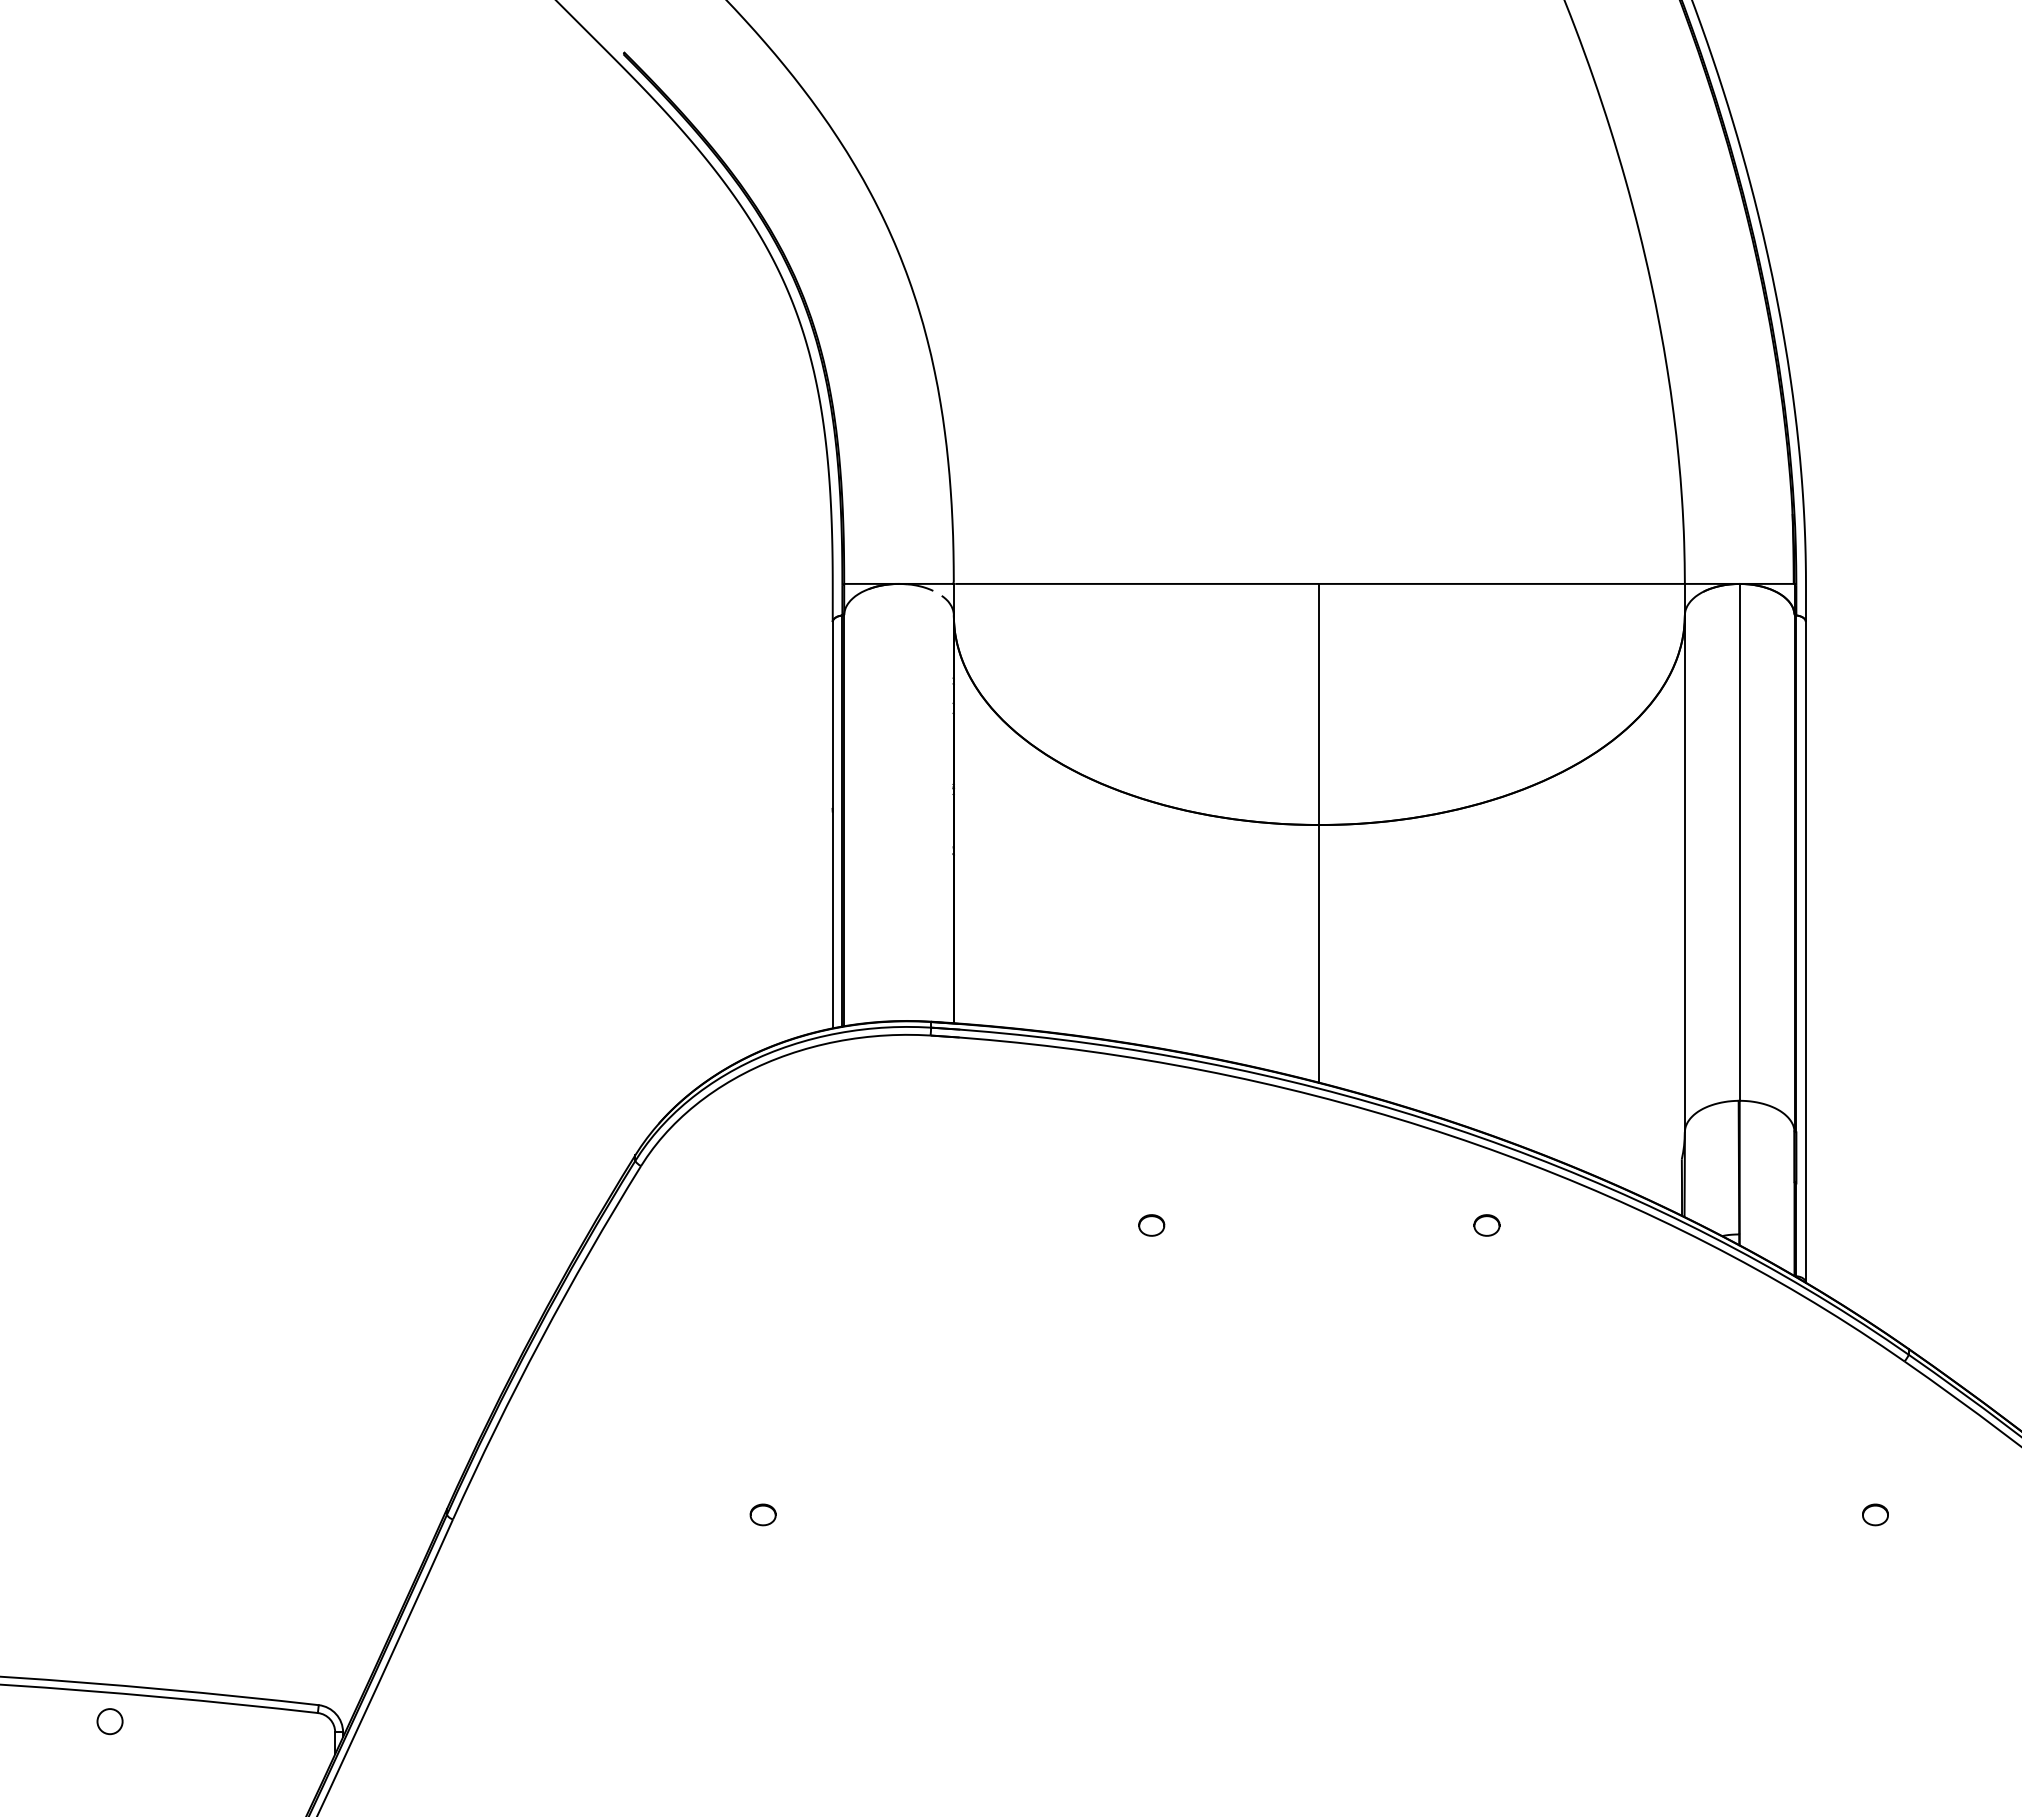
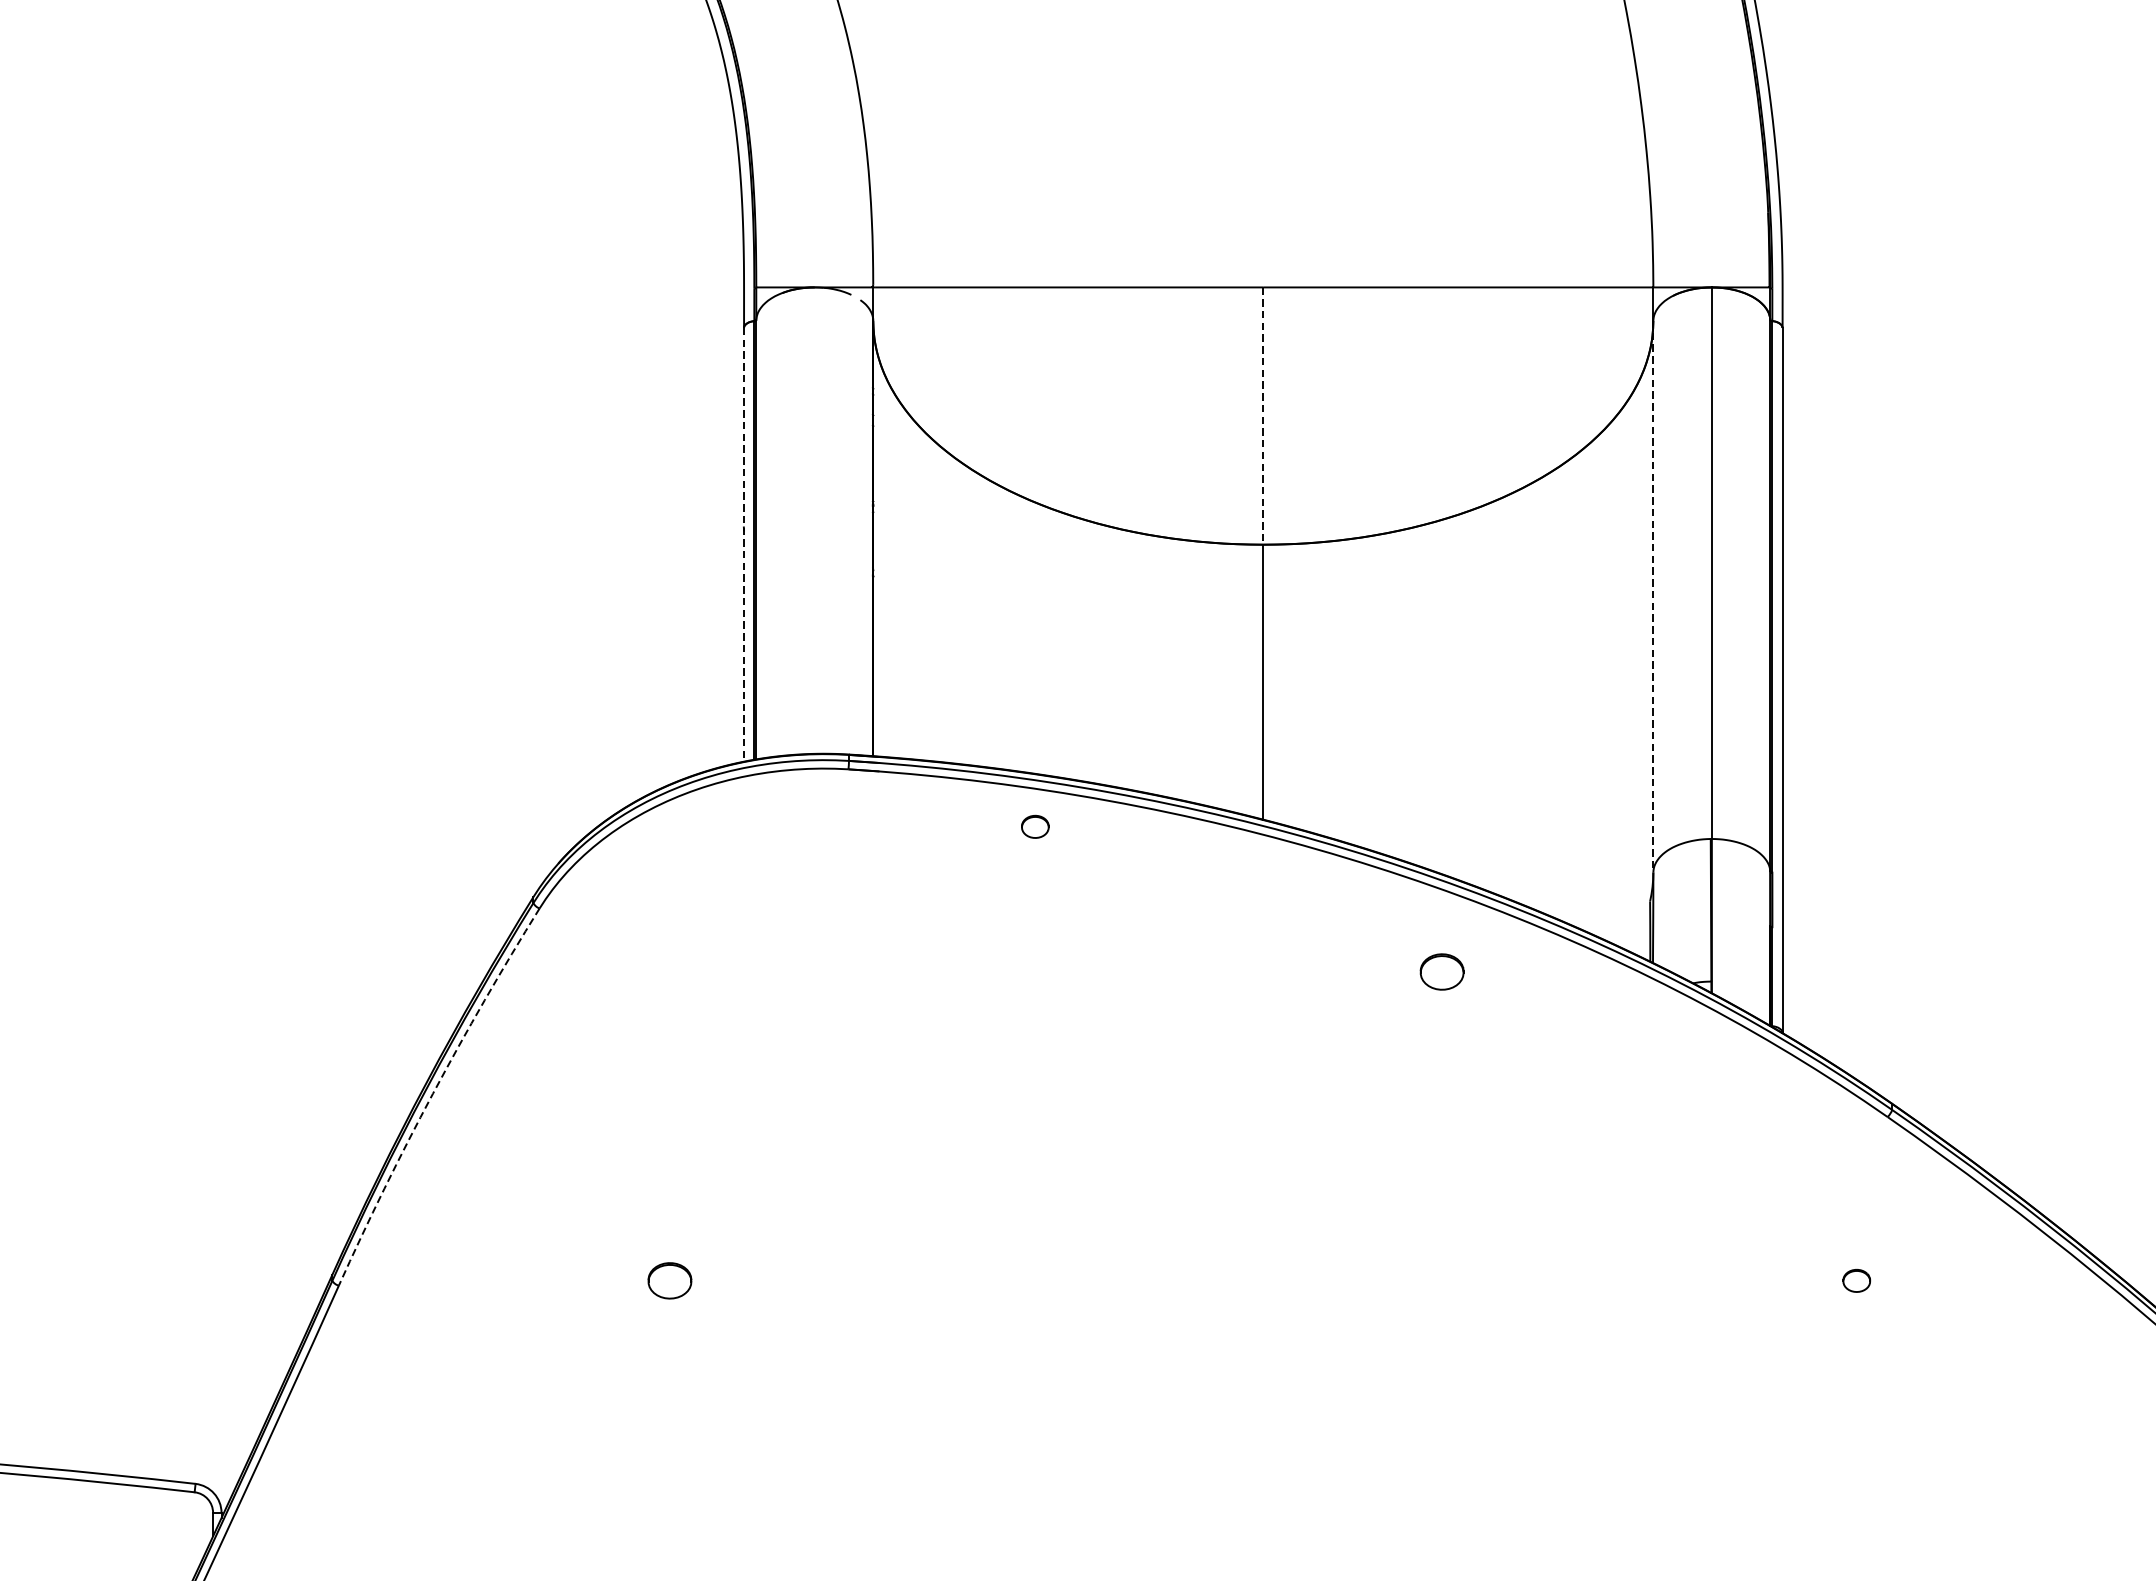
line: (1319, 704) -> (1263, 416), solid -> dashed
line: (832, 825) -> (743, 545), solid -> dashed
line: (1684, 874) -> (1652, 597), solid -> dashed
part: (1151, 1225) -> (1035, 826), moved
part: (1486, 1225) -> (1441, 972), size x1.6
arc: (541, 1339) -> (433, 1093), solid -> dashed
part: (762, 1514) -> (669, 1280), size x1.6

